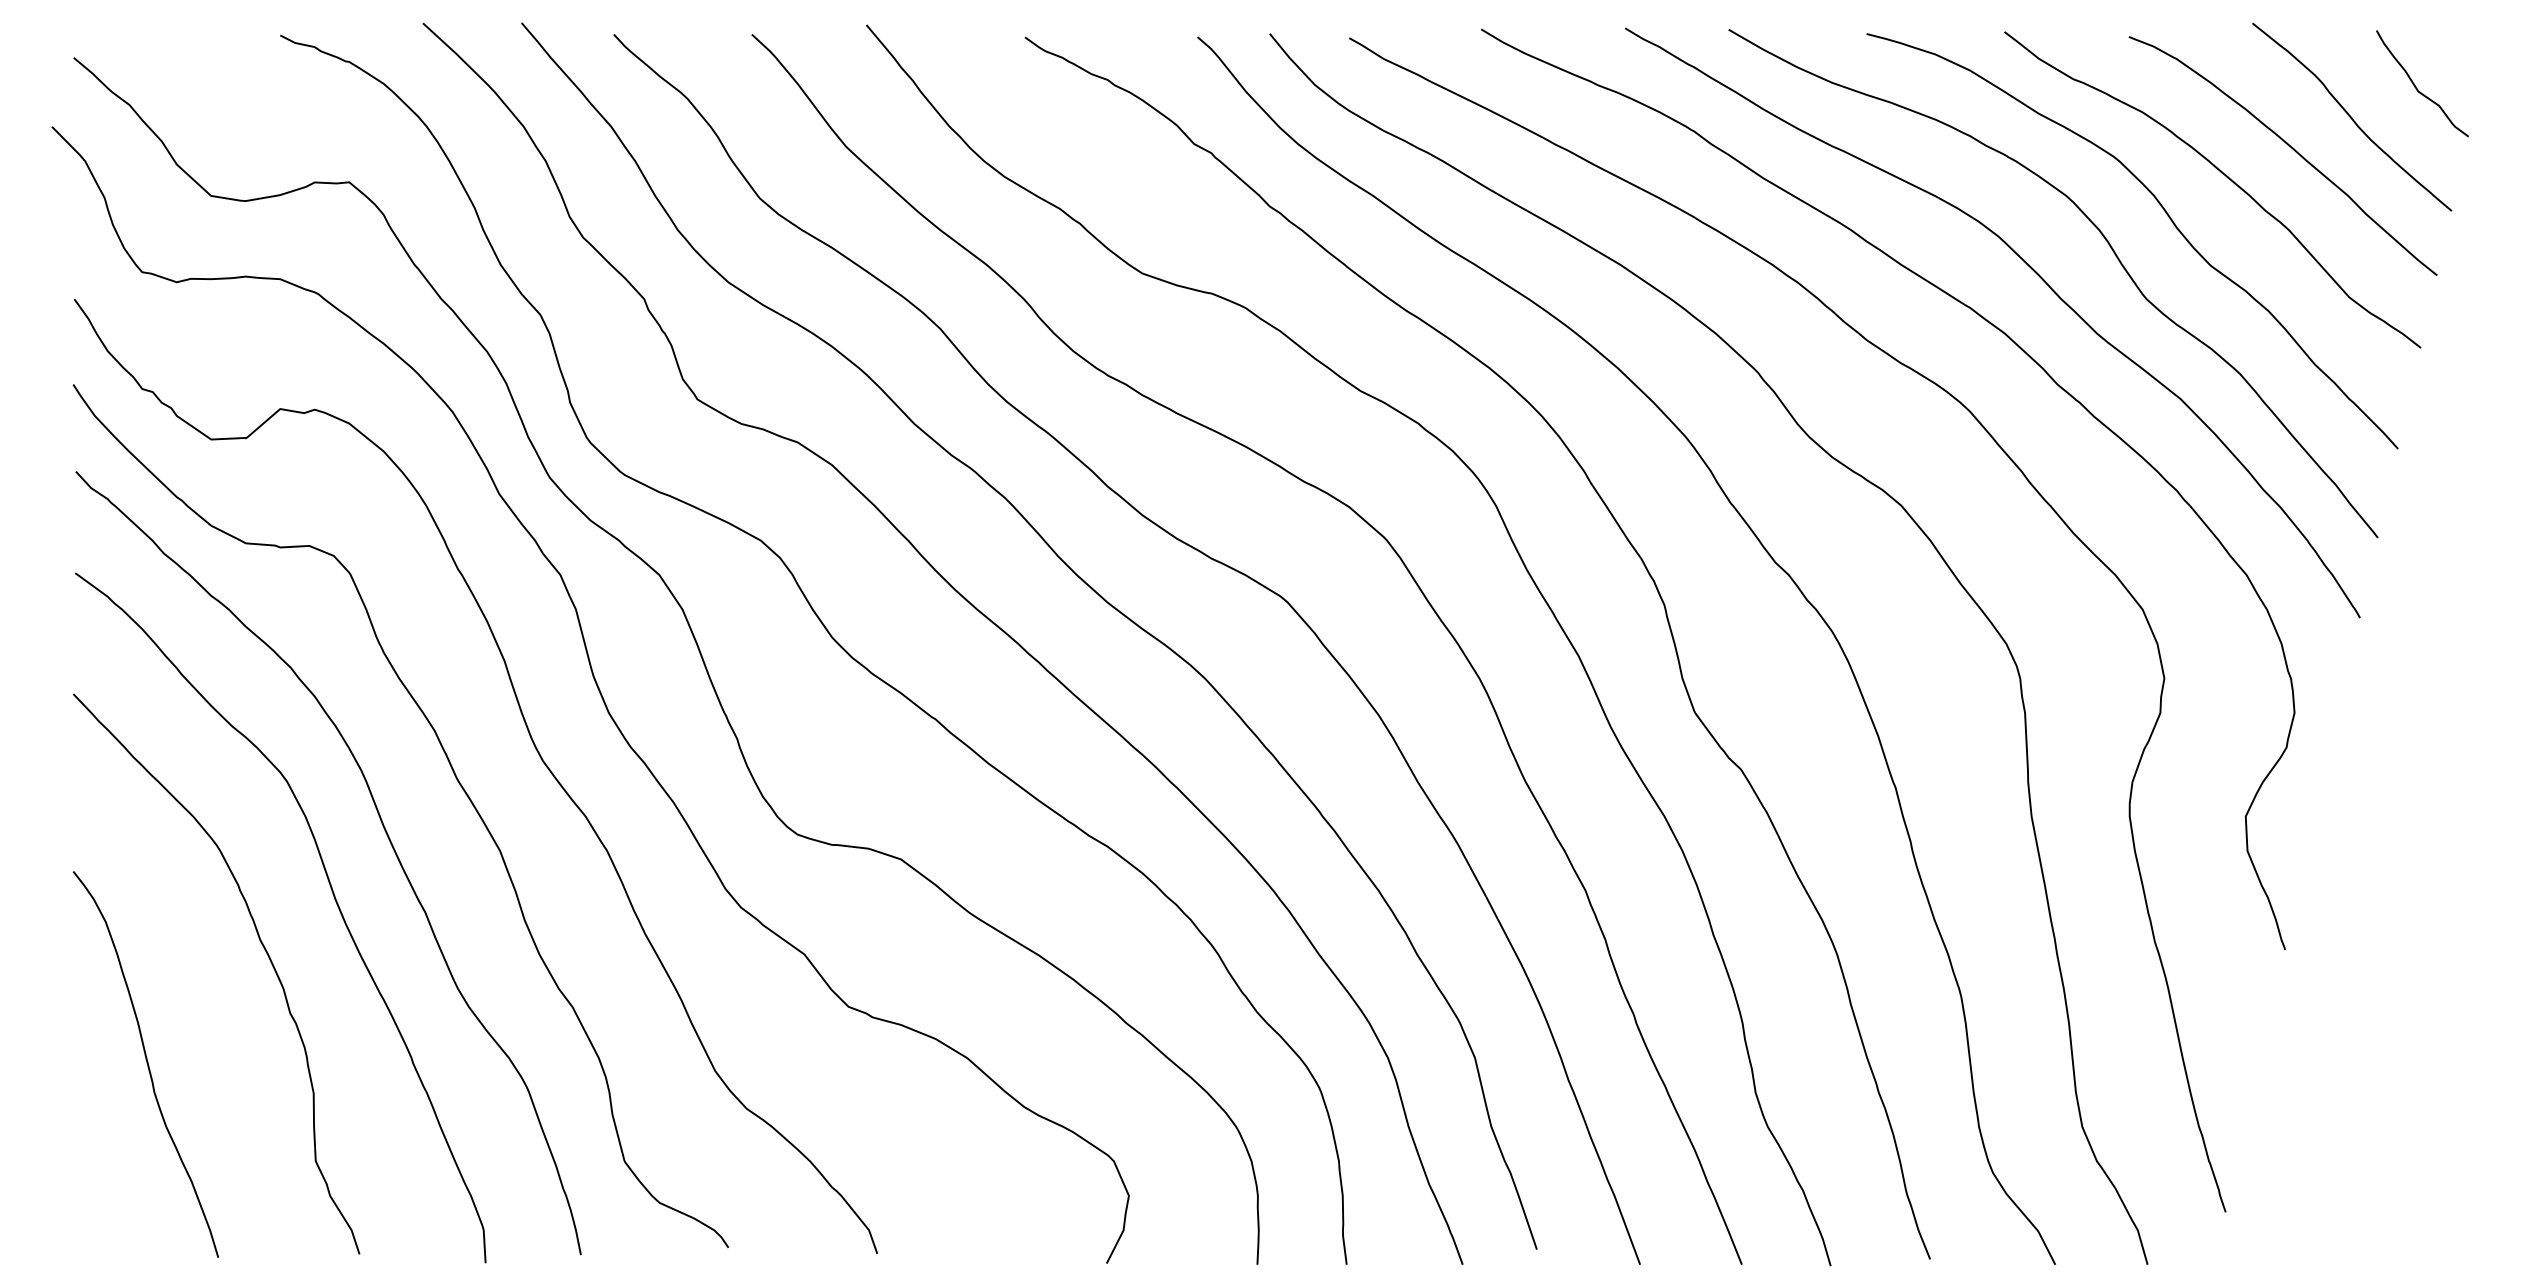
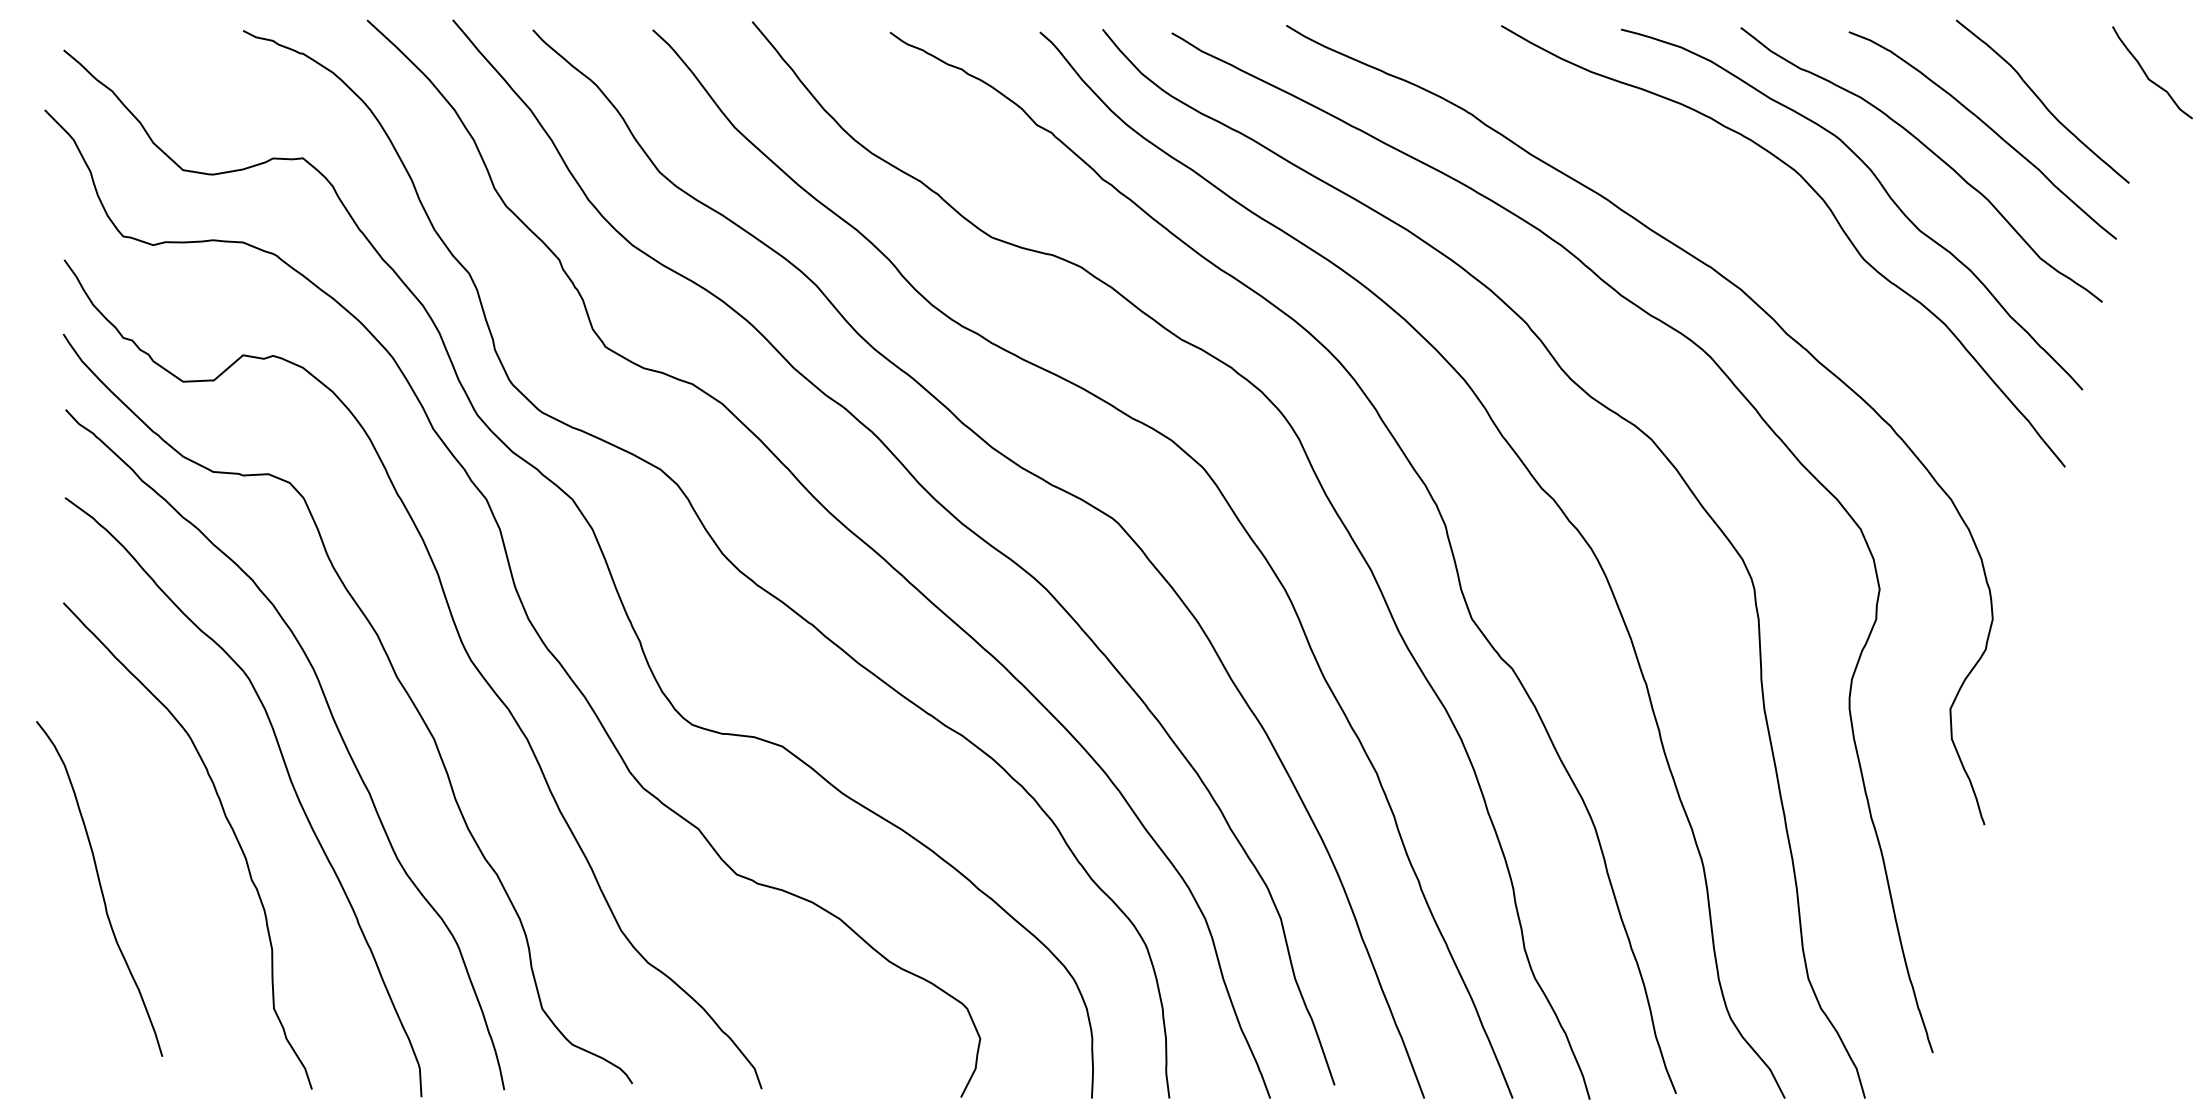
curve: (2416, 86) -> (2147, 75), moved
curve: (2038, 276) -> (1770, 240), removed
curve: (146, 1063) -> (100, 888), moved

